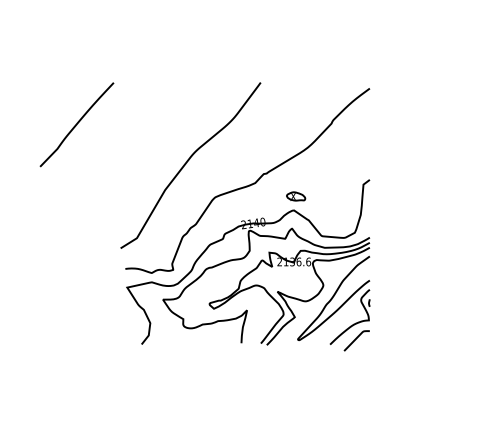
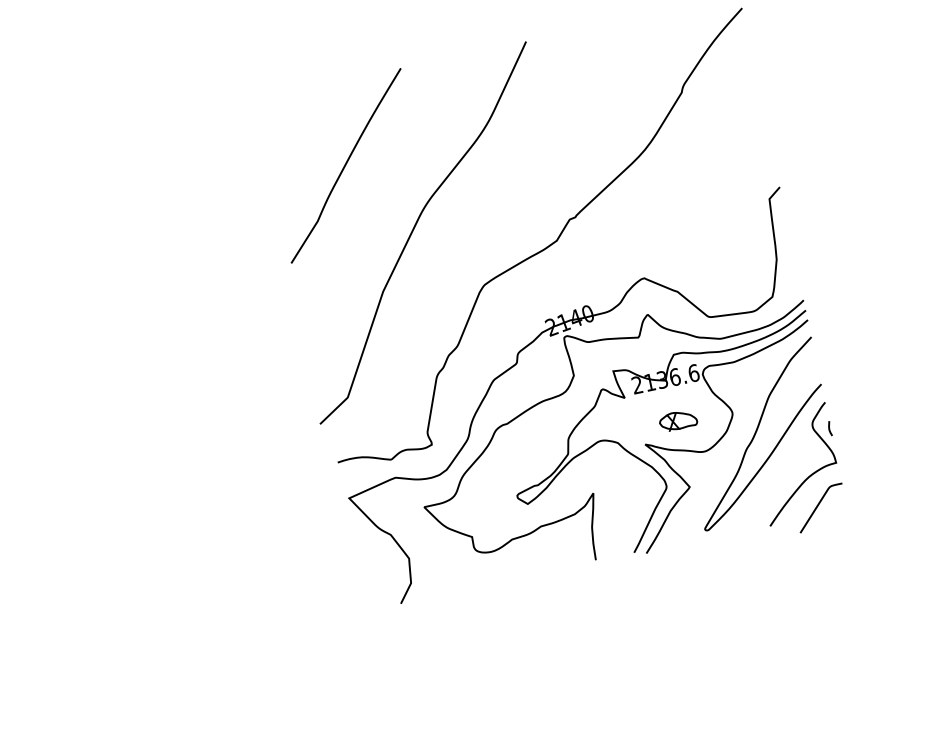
curve: (76, 124) -> (345, 165), moved
part: (296, 196) -> (679, 420), moved

